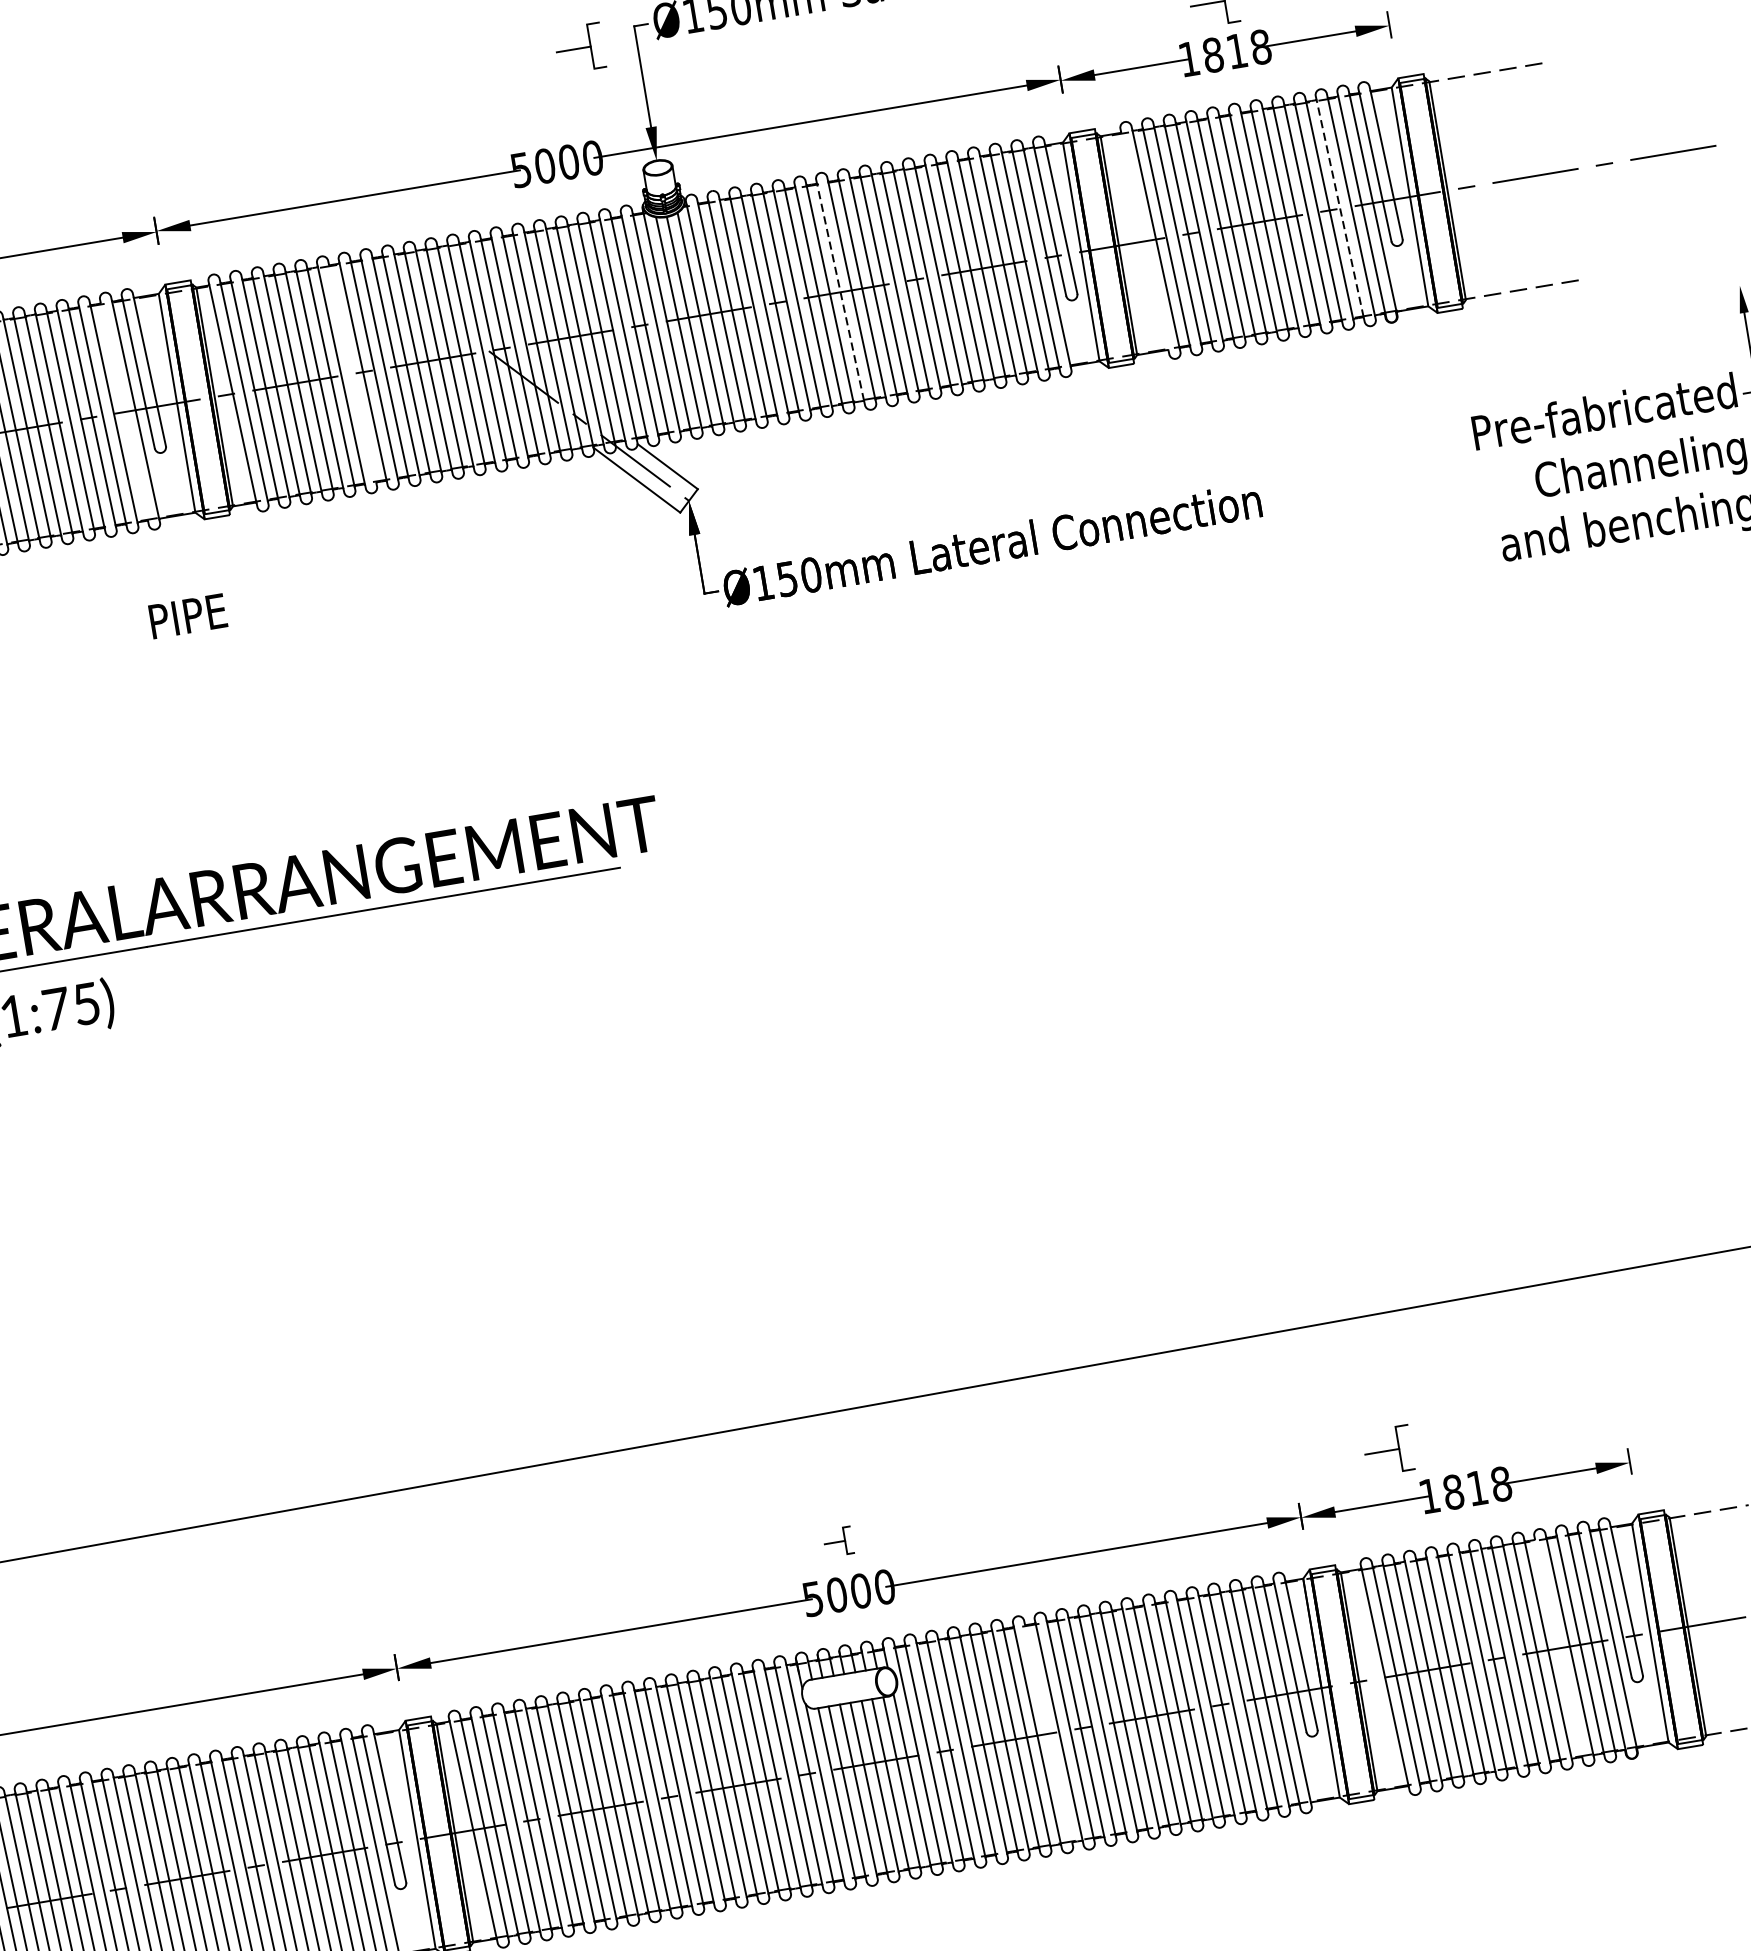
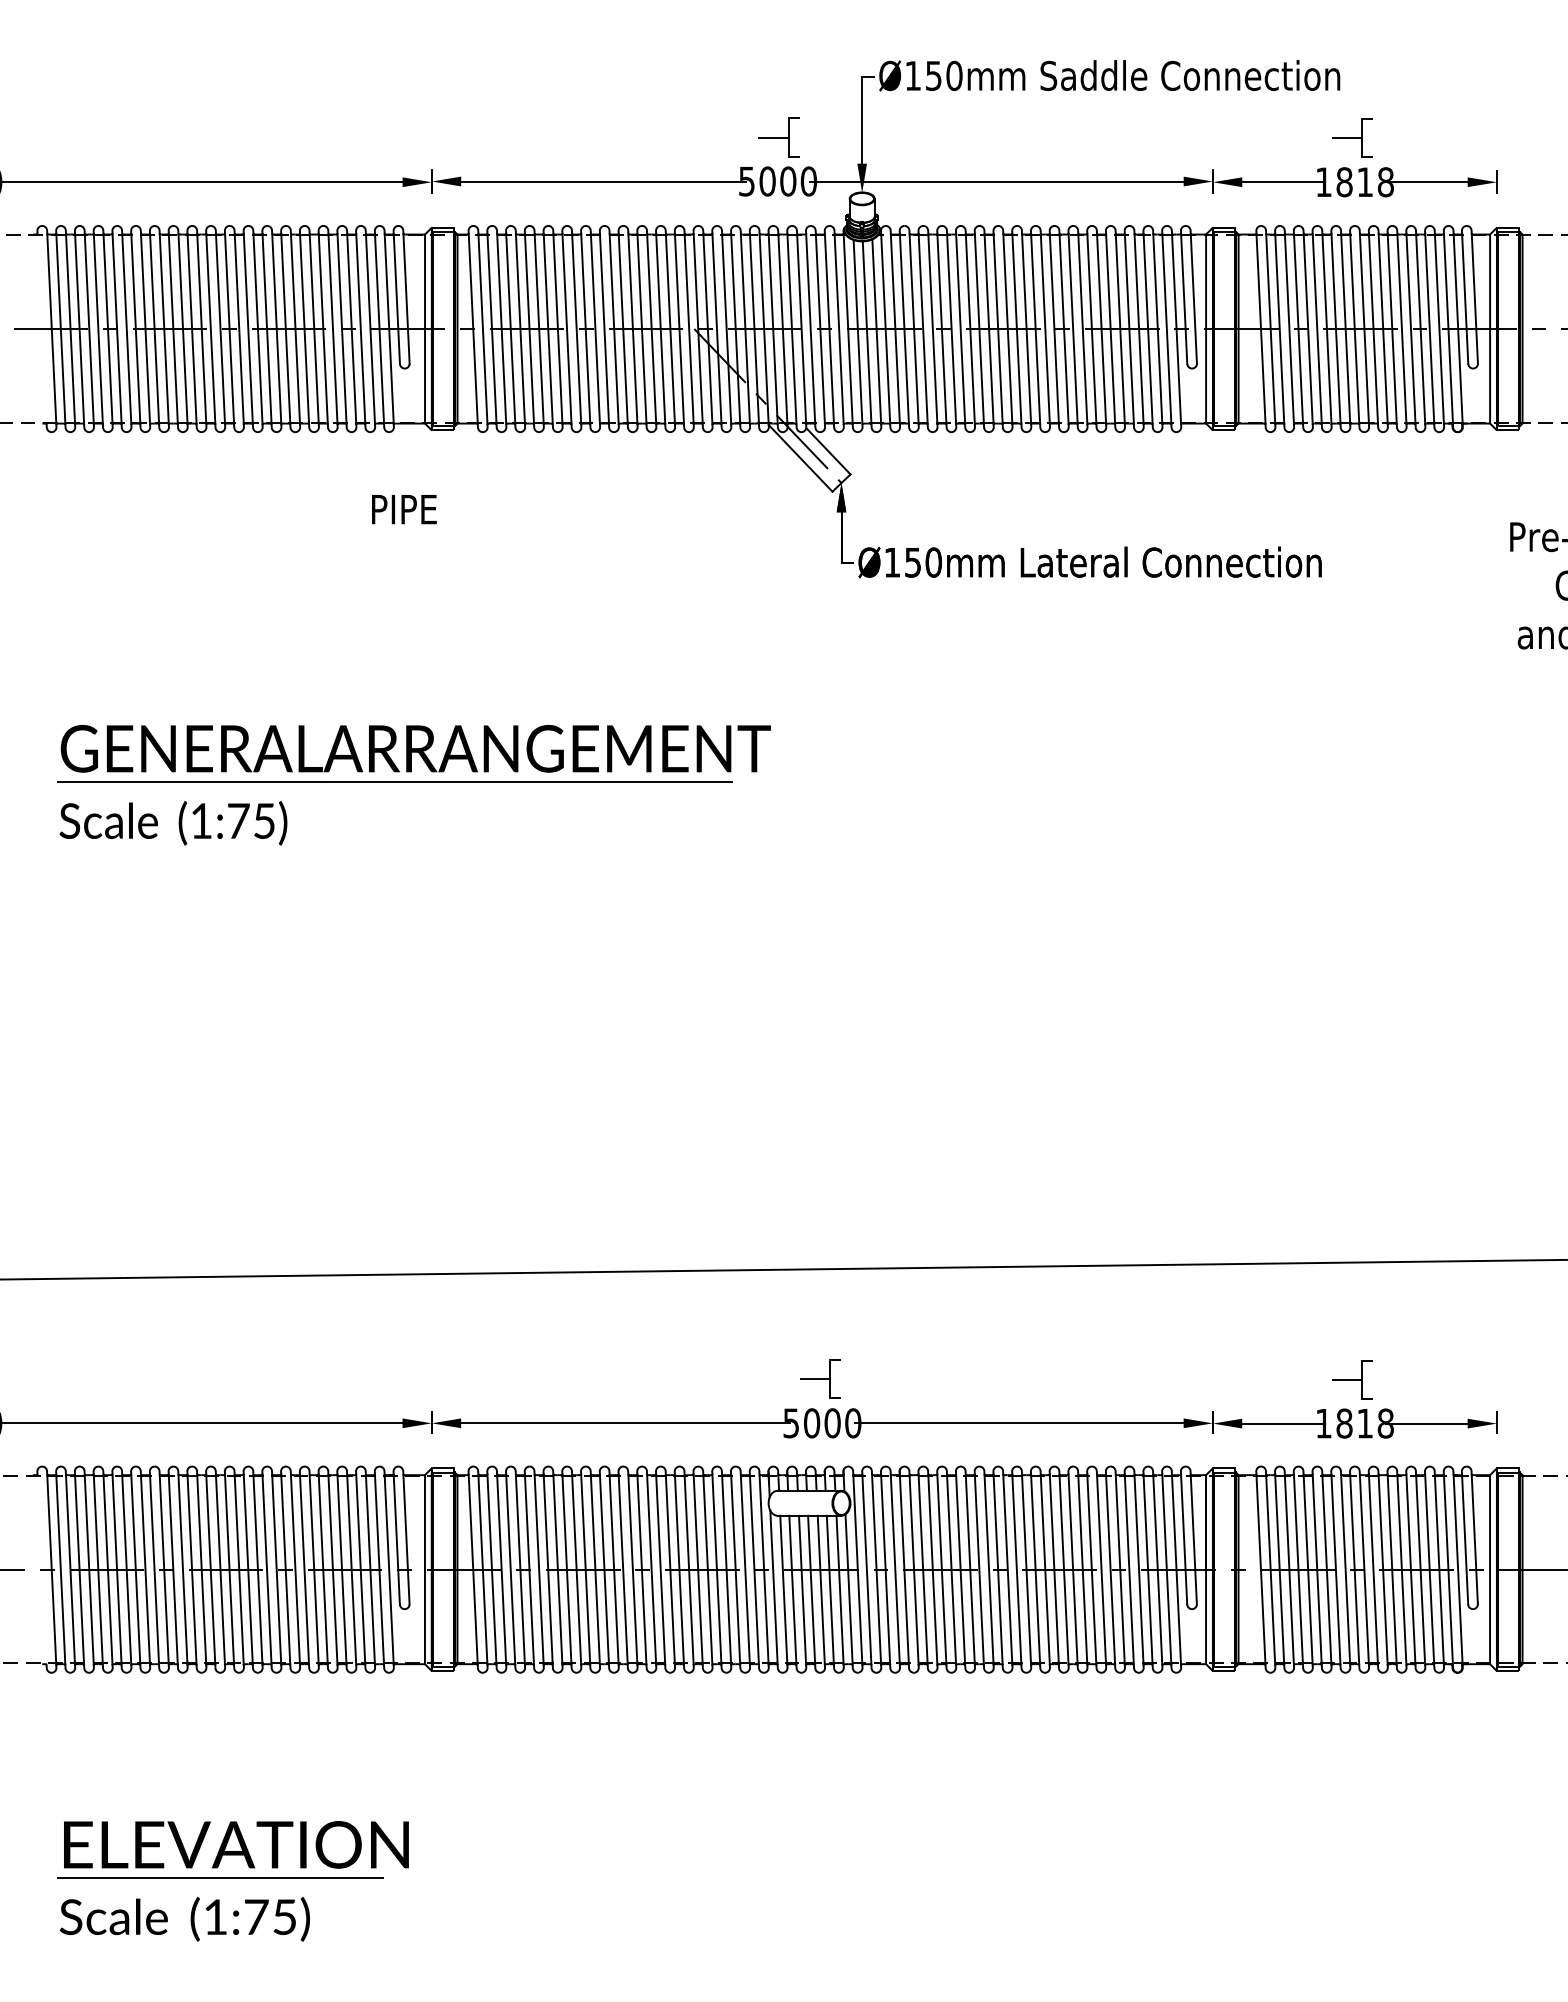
part: (578, 48) -> (778, 137), moved
line: (1339, 208) -> (1429, 328), dashed -> solid
line: (1144, 240) -> (1260, 328), added
line: (840, 291) -> (998, 328), dashed -> solid
line: (352, 374) -> (576, 329), added
line: (124, 411) -> (379, 328), added
part: (1388, 1450) -> (1352, 1379), moved
part: (838, 1541) -> (820, 1378), size x1.67
line: (1558, 1648) -> (1410, 1569), added
line: (1047, 1733) -> (969, 1569), added

